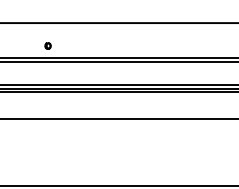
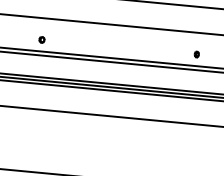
part: (212, 45) -> (197, 54), added

